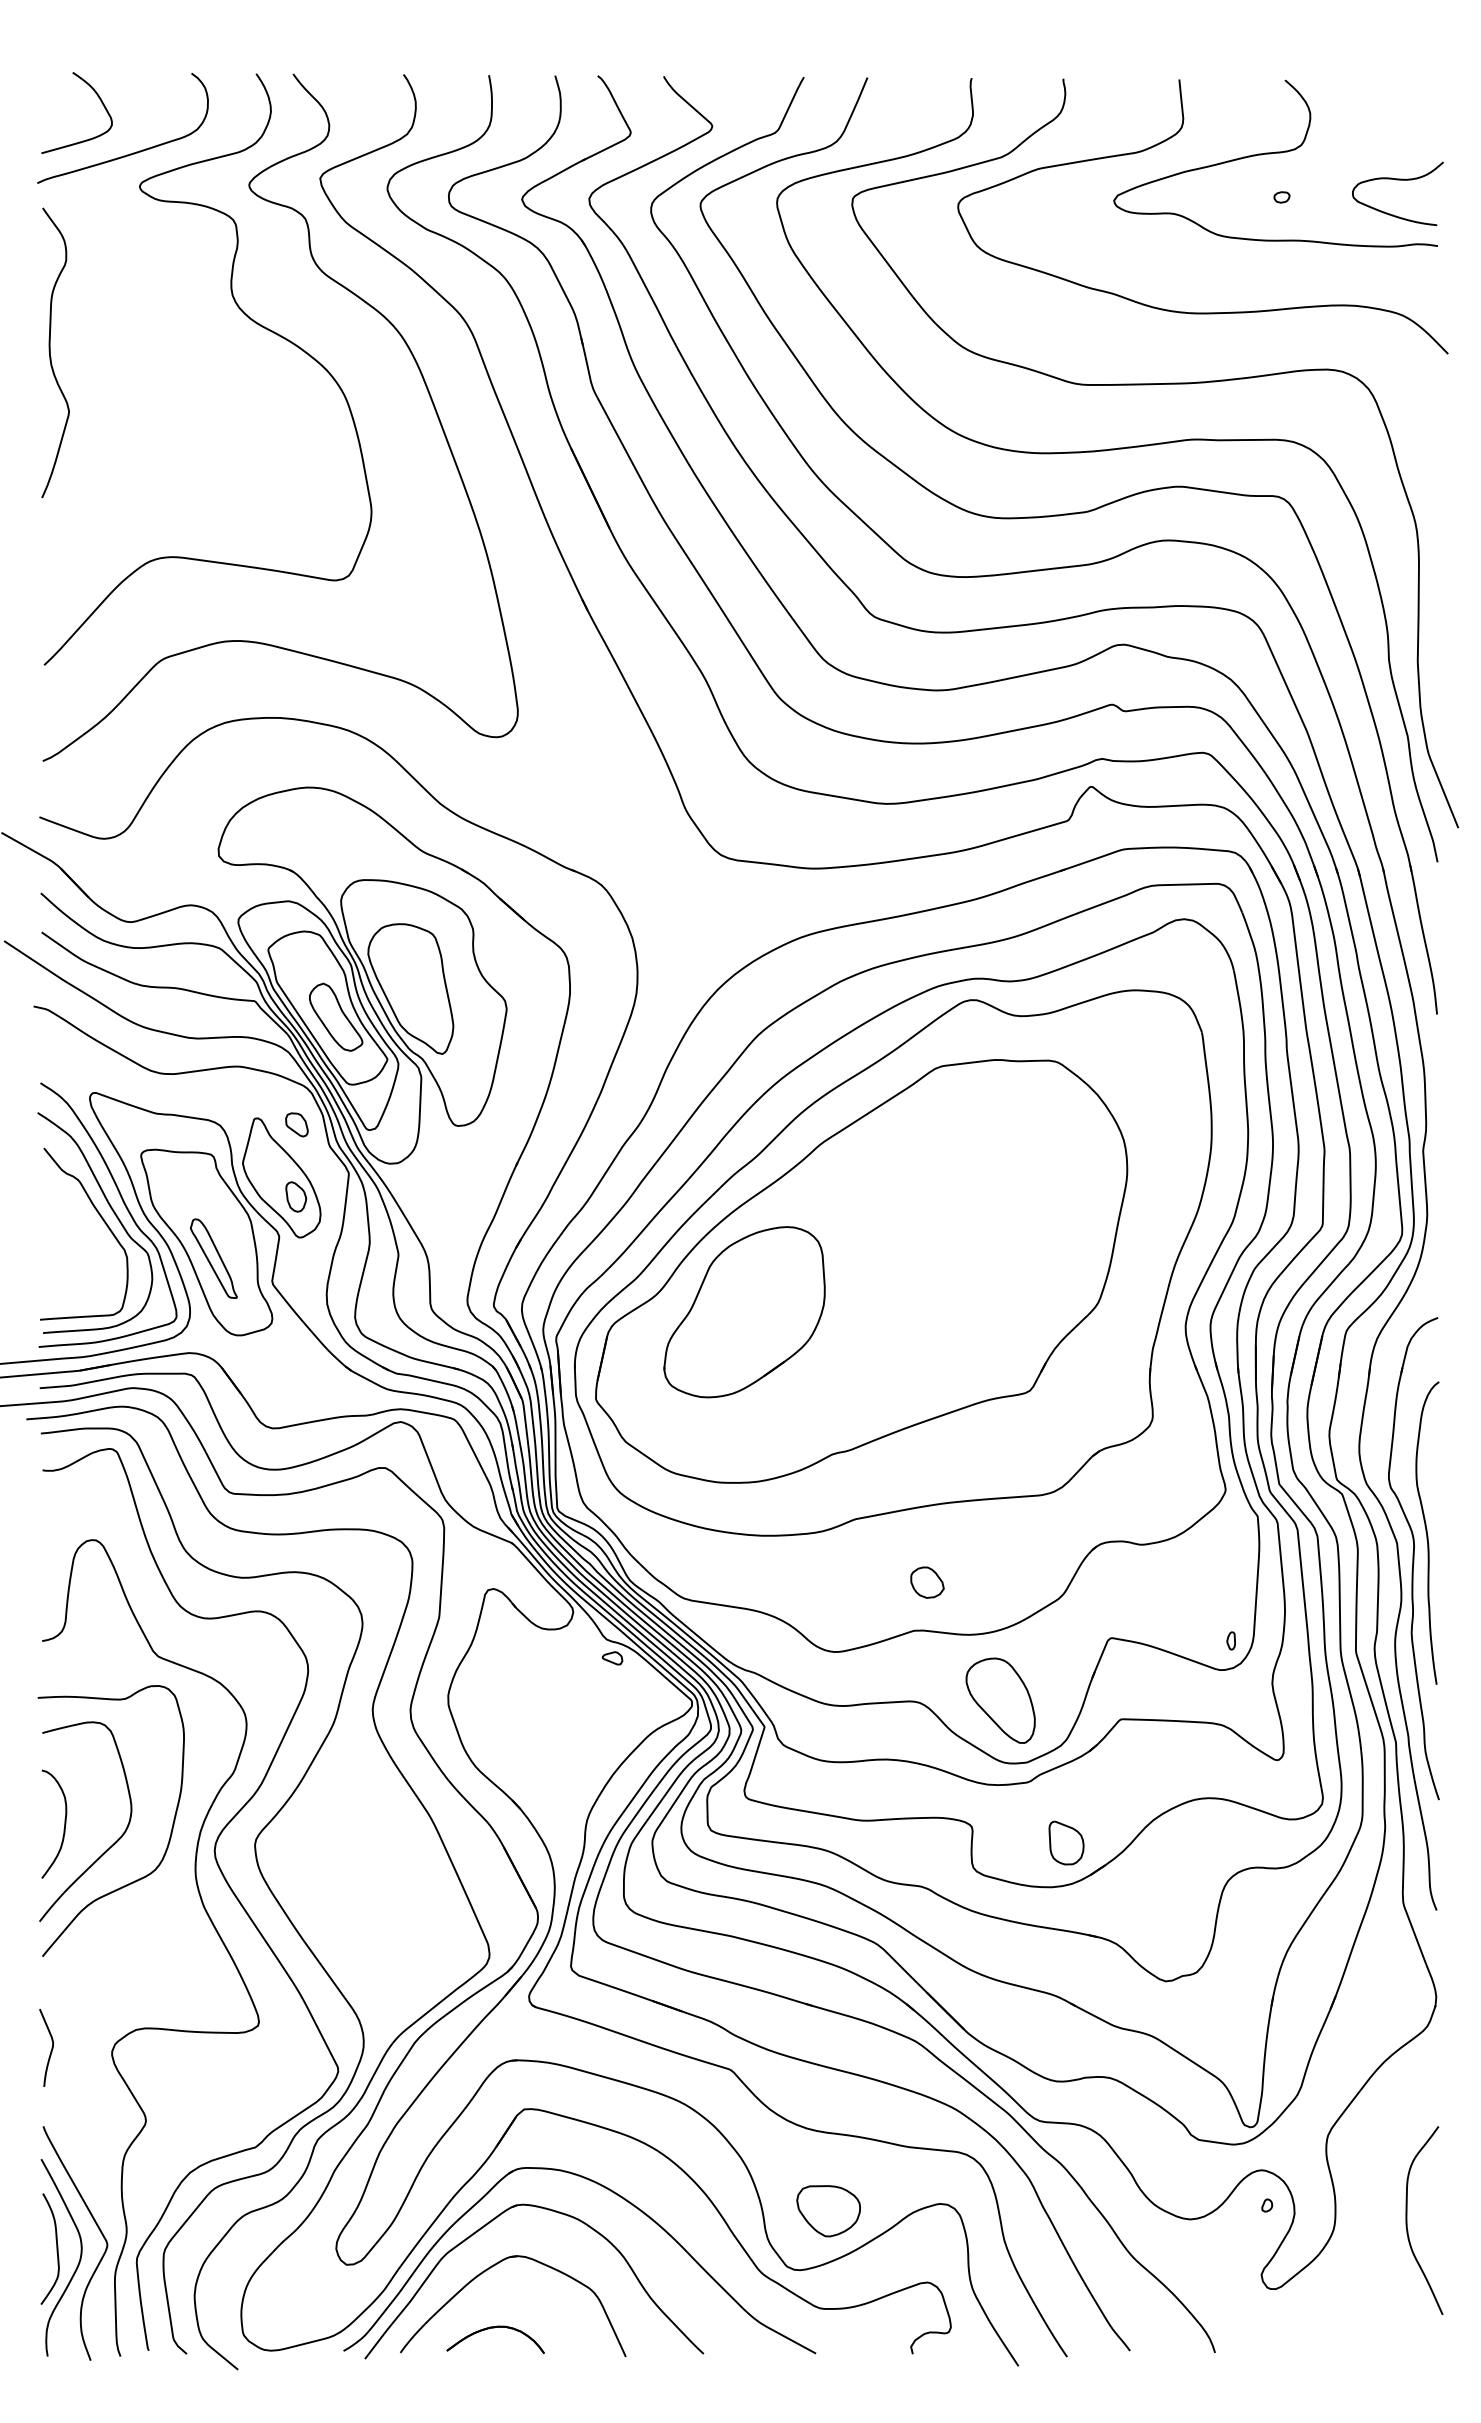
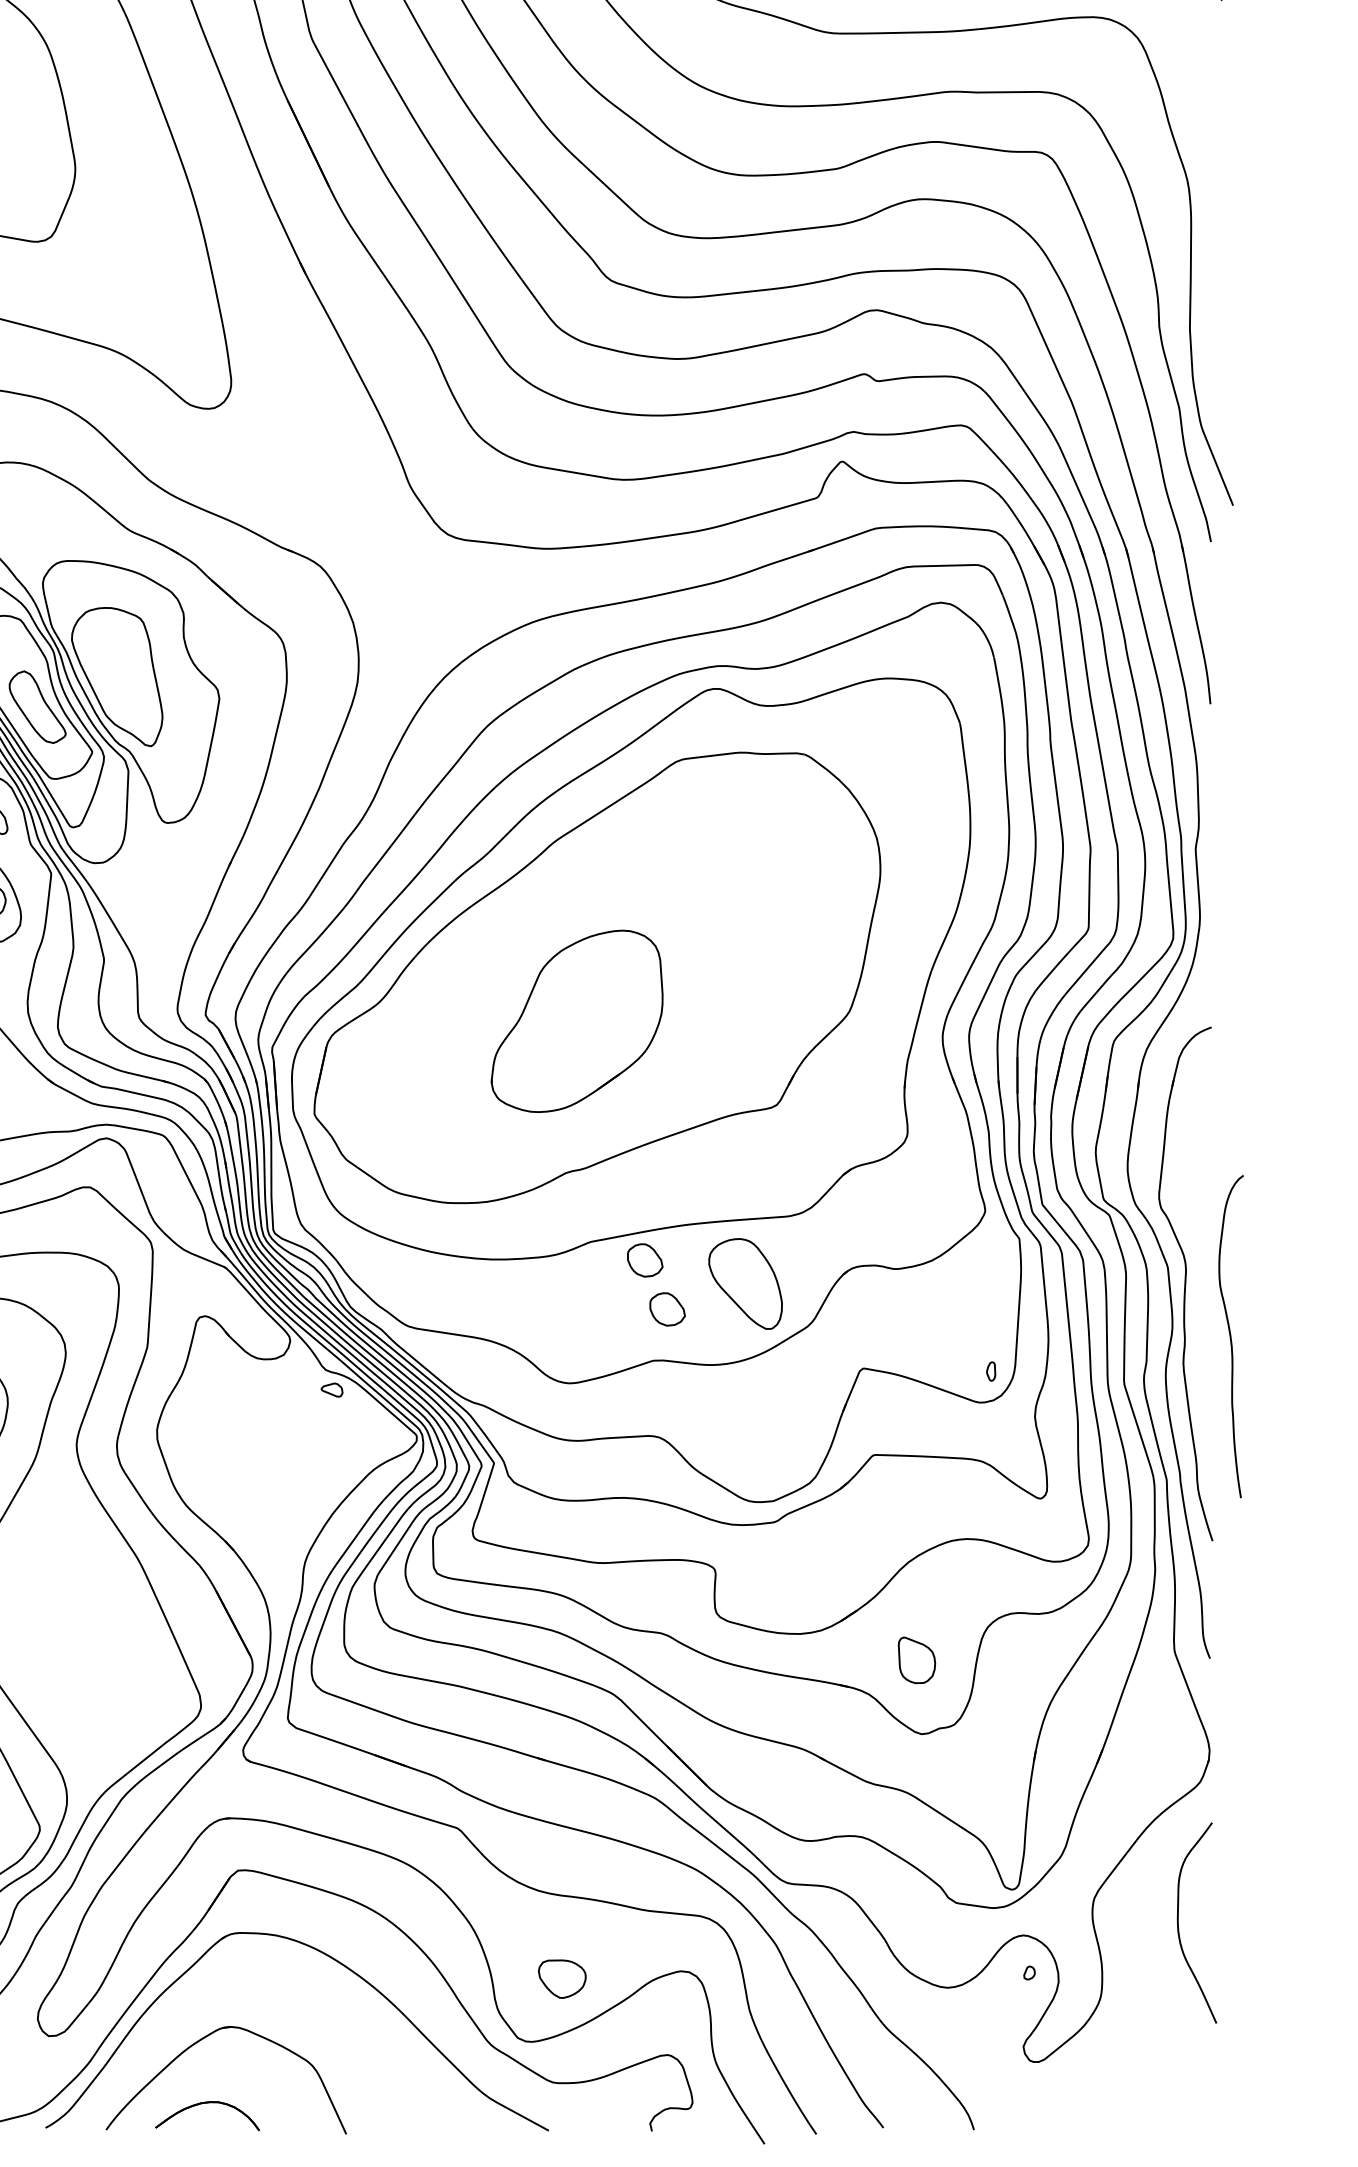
part: (744, 1312) -> (577, 1021), moved
curve: (1427, 1532) -> (1231, 1335), moved
part: (906, 1536) -> (645, 1260), added
part: (1000, 1700) -> (745, 1283), moved
part: (1066, 1842) -> (916, 1659), moved
part: (828, 2211) -> (562, 1979), size x0.7
part: (558, 2213) -> (274, 1981), removed
curve: (1407, 2220) -> (1178, 1922), moved

